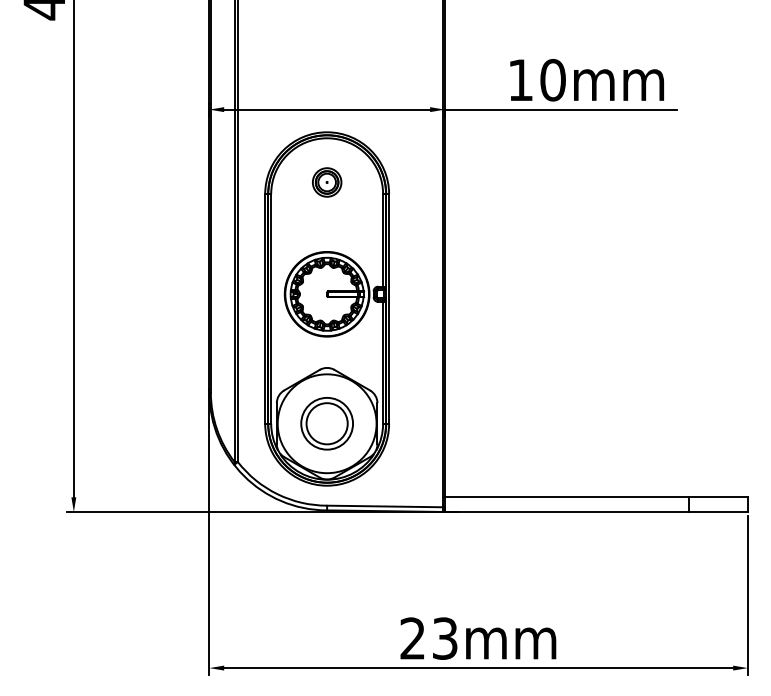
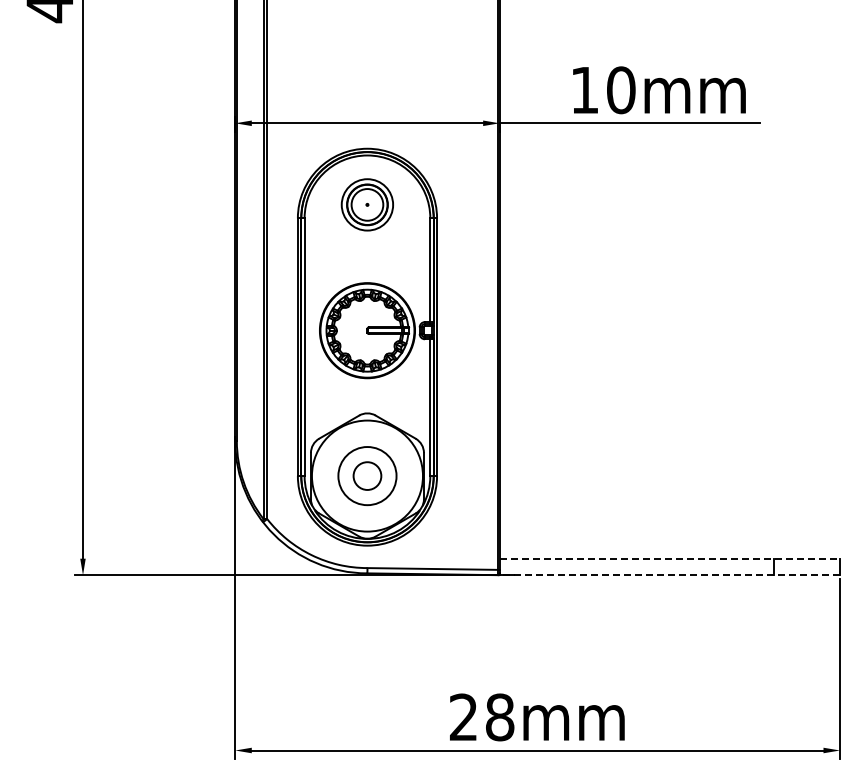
part: (327, 182) -> (367, 205), size x1.6
circle: (327, 423) -> (367, 475), size x0.6
line: (596, 497) -> (670, 558), solid -> dashed
line: (596, 512) -> (669, 575), solid -> dashed
text: (445, 638) -> (500, 717), 23mm -> 28mm

